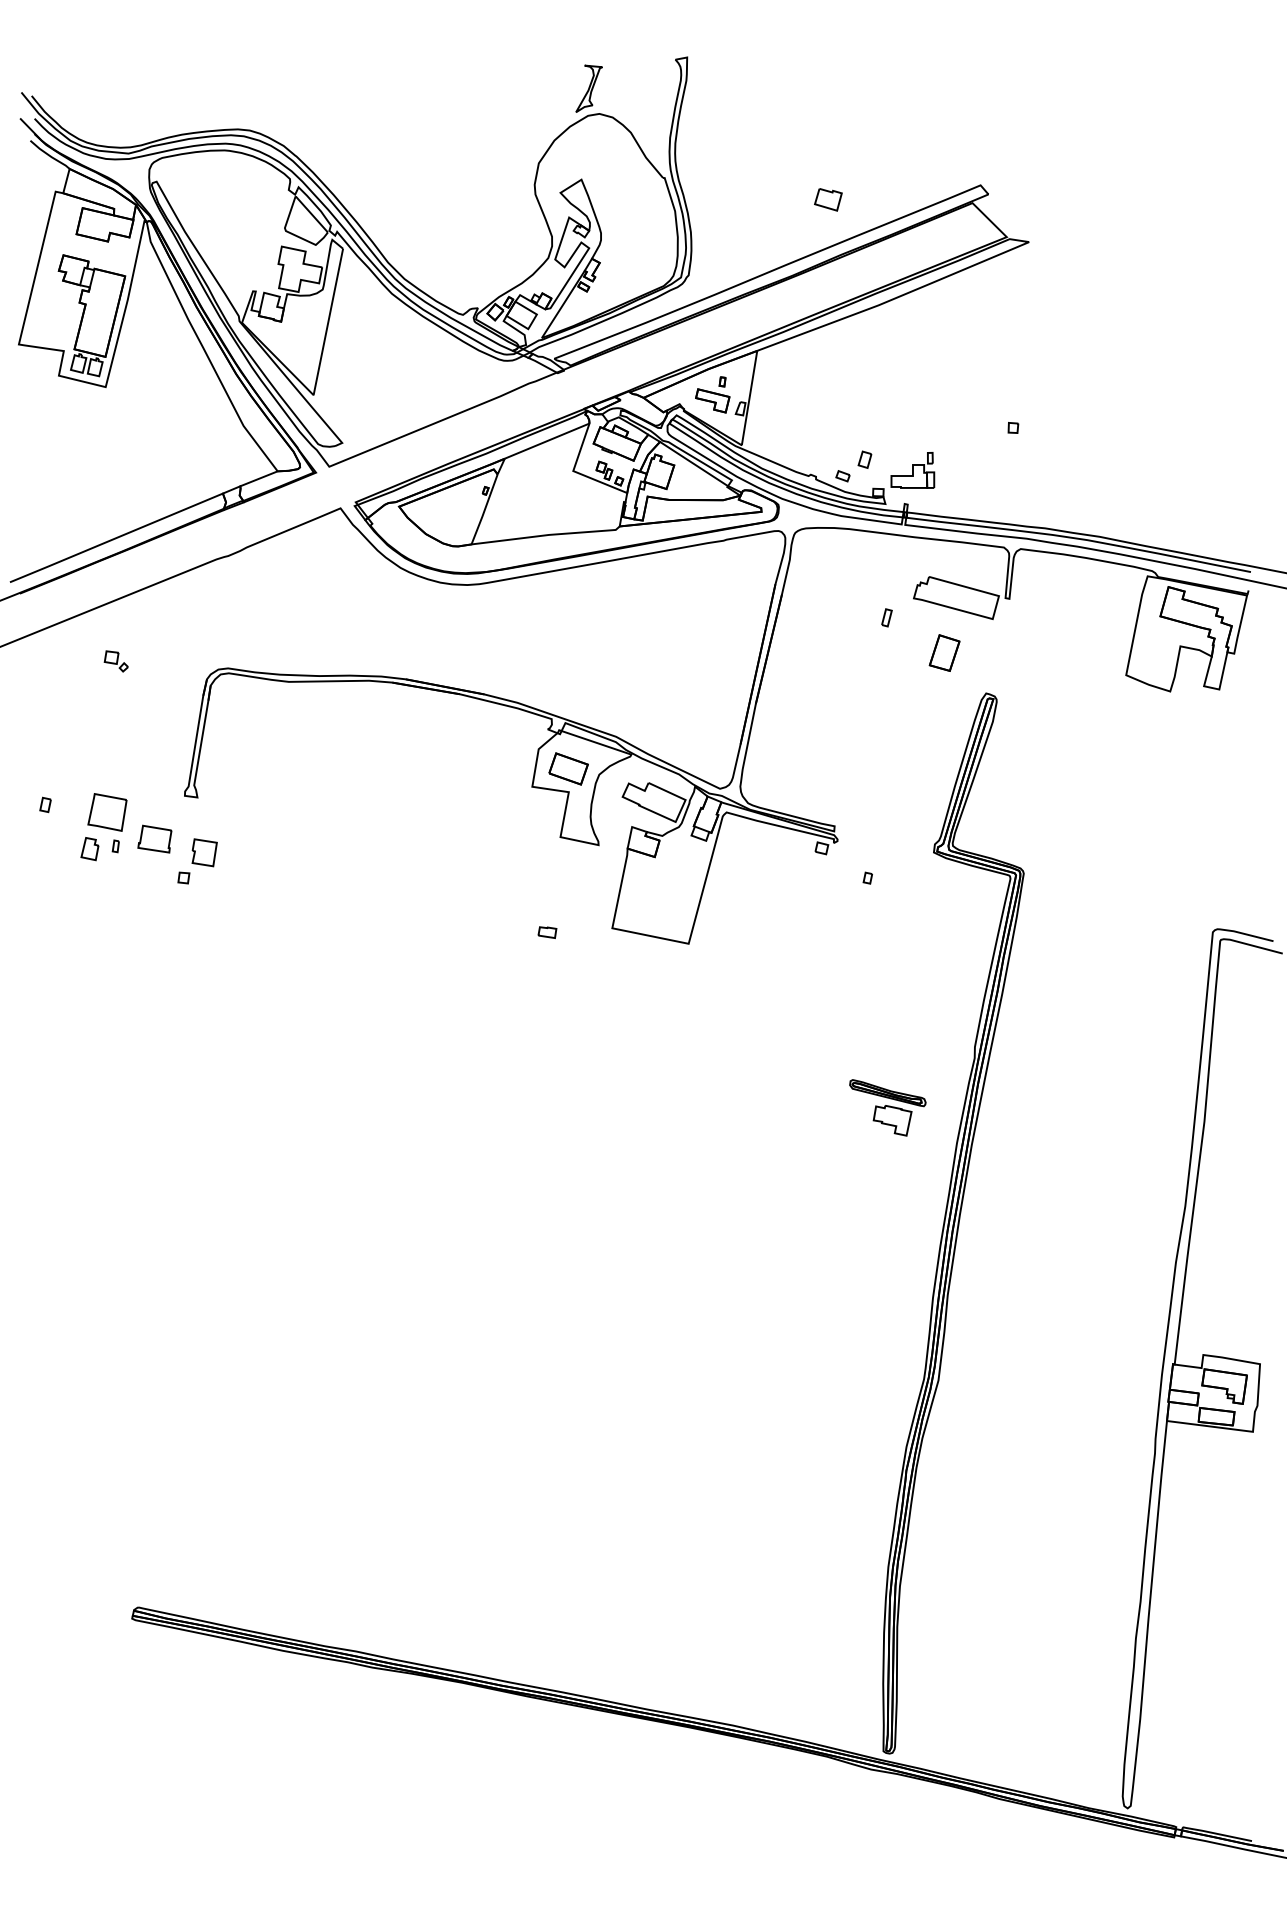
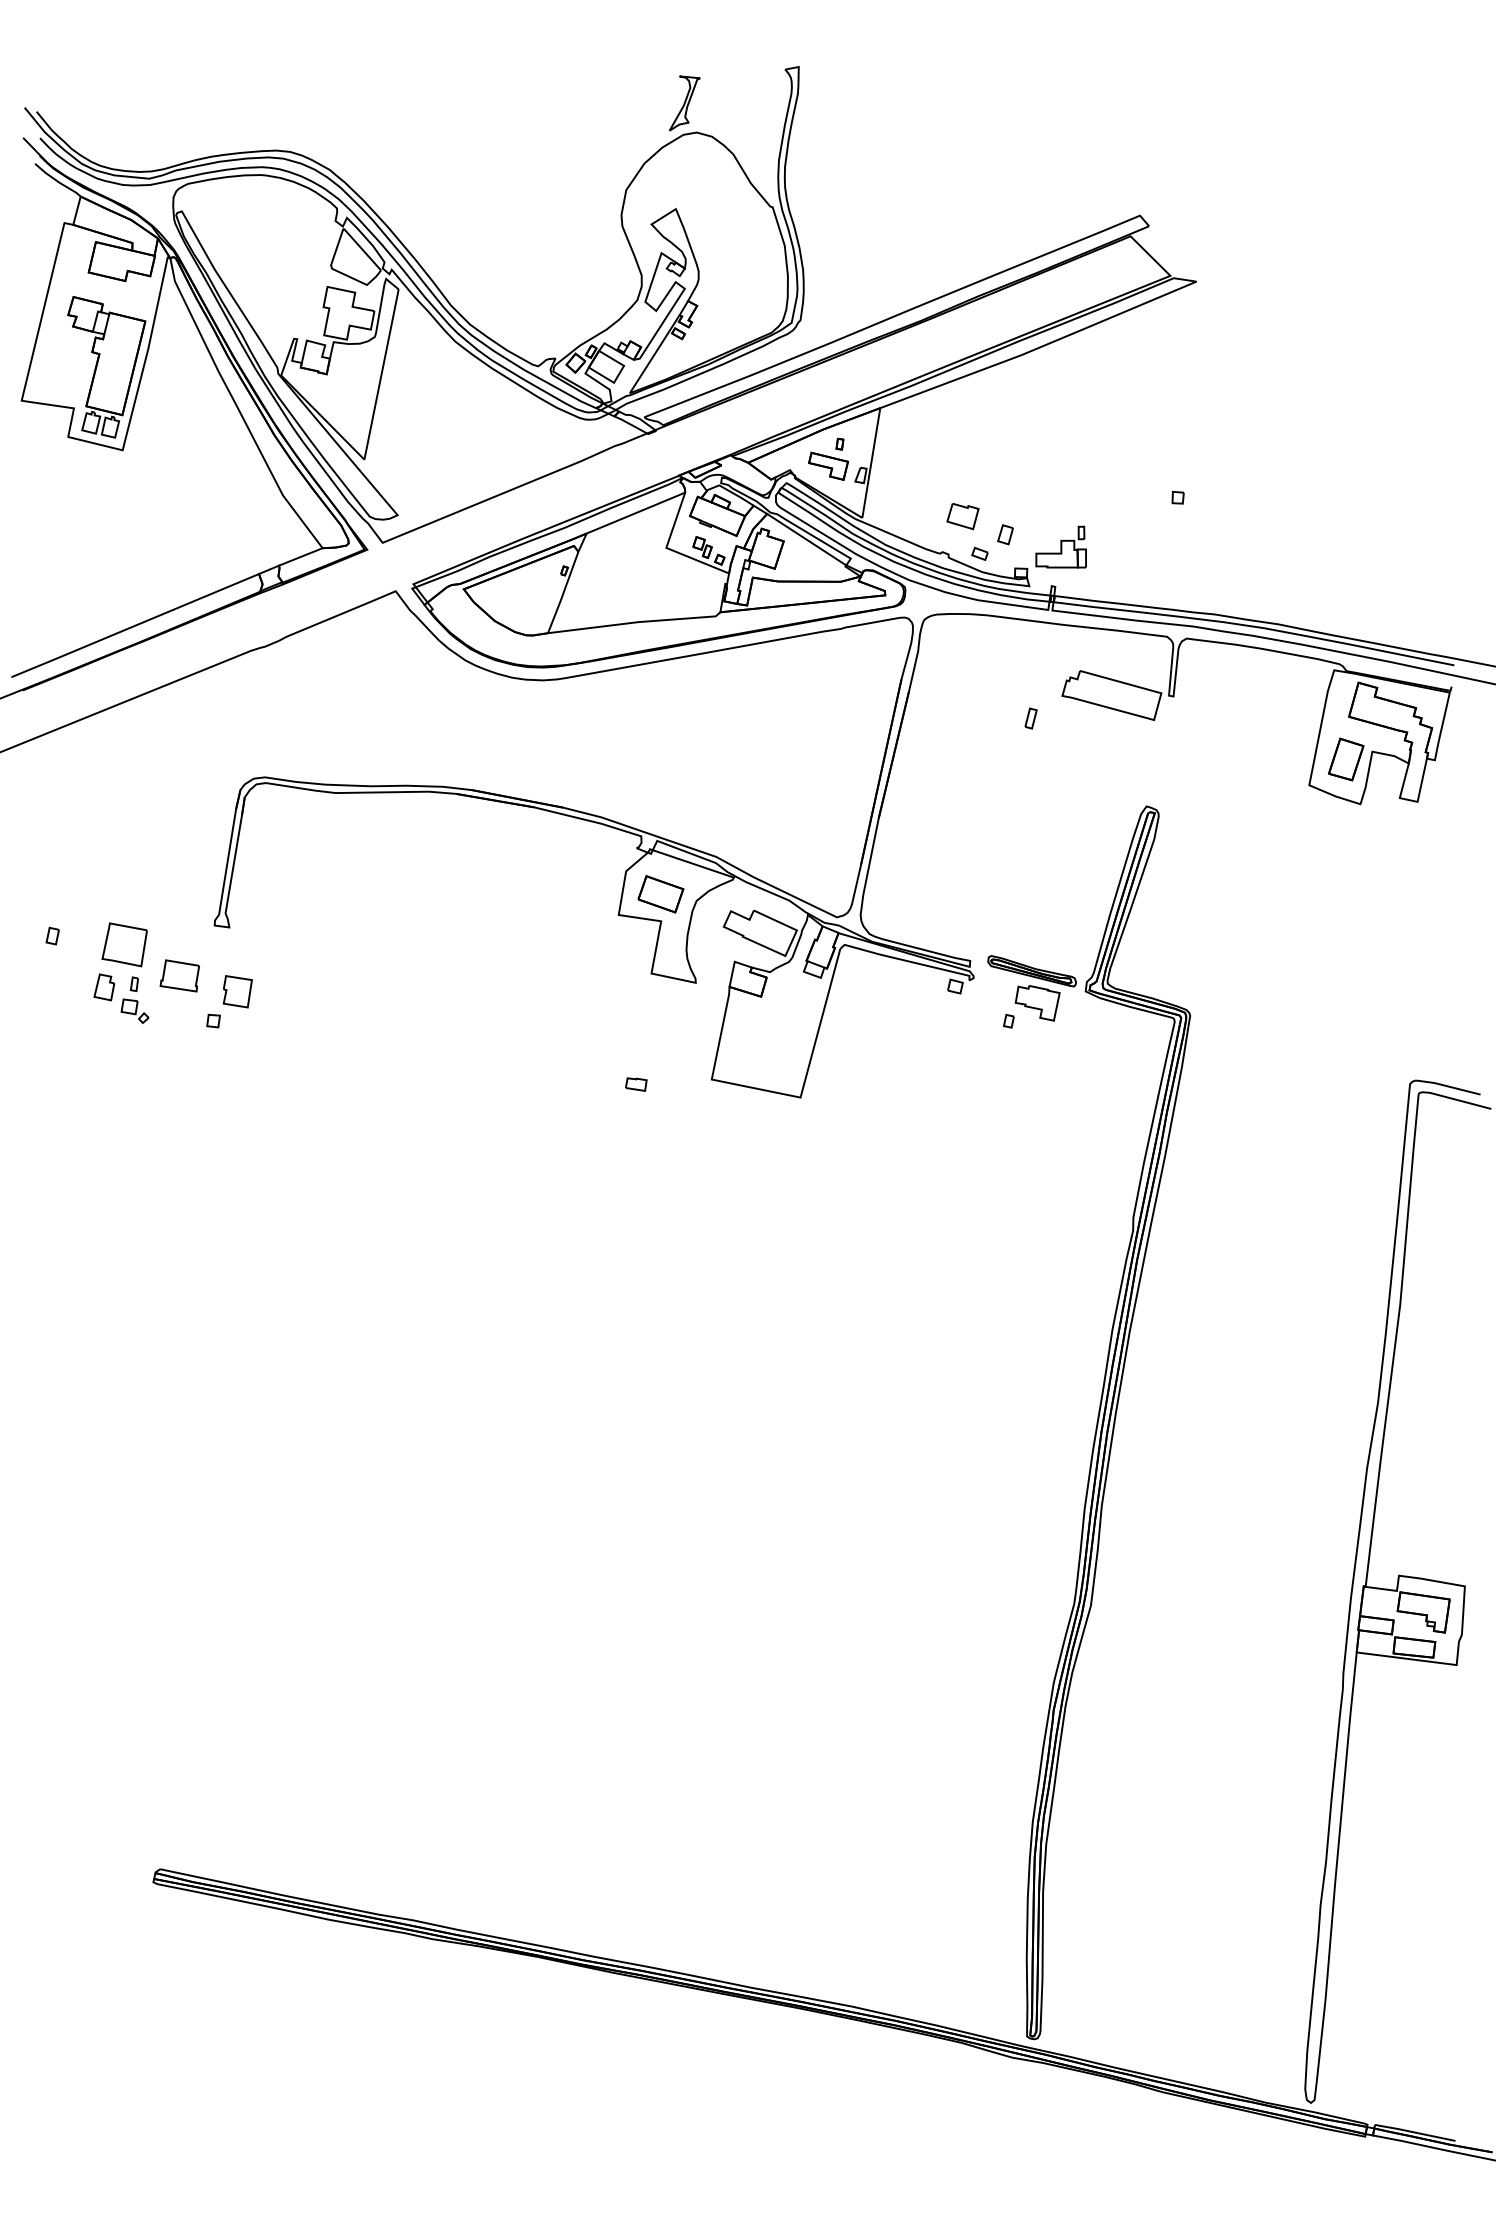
part: (827, 199) -> (962, 516), moved
part: (944, 653) -> (1346, 759), moved
part: (115, 660) -> (134, 1010), moved
part: (887, 1107) -> (1031, 988), moved

